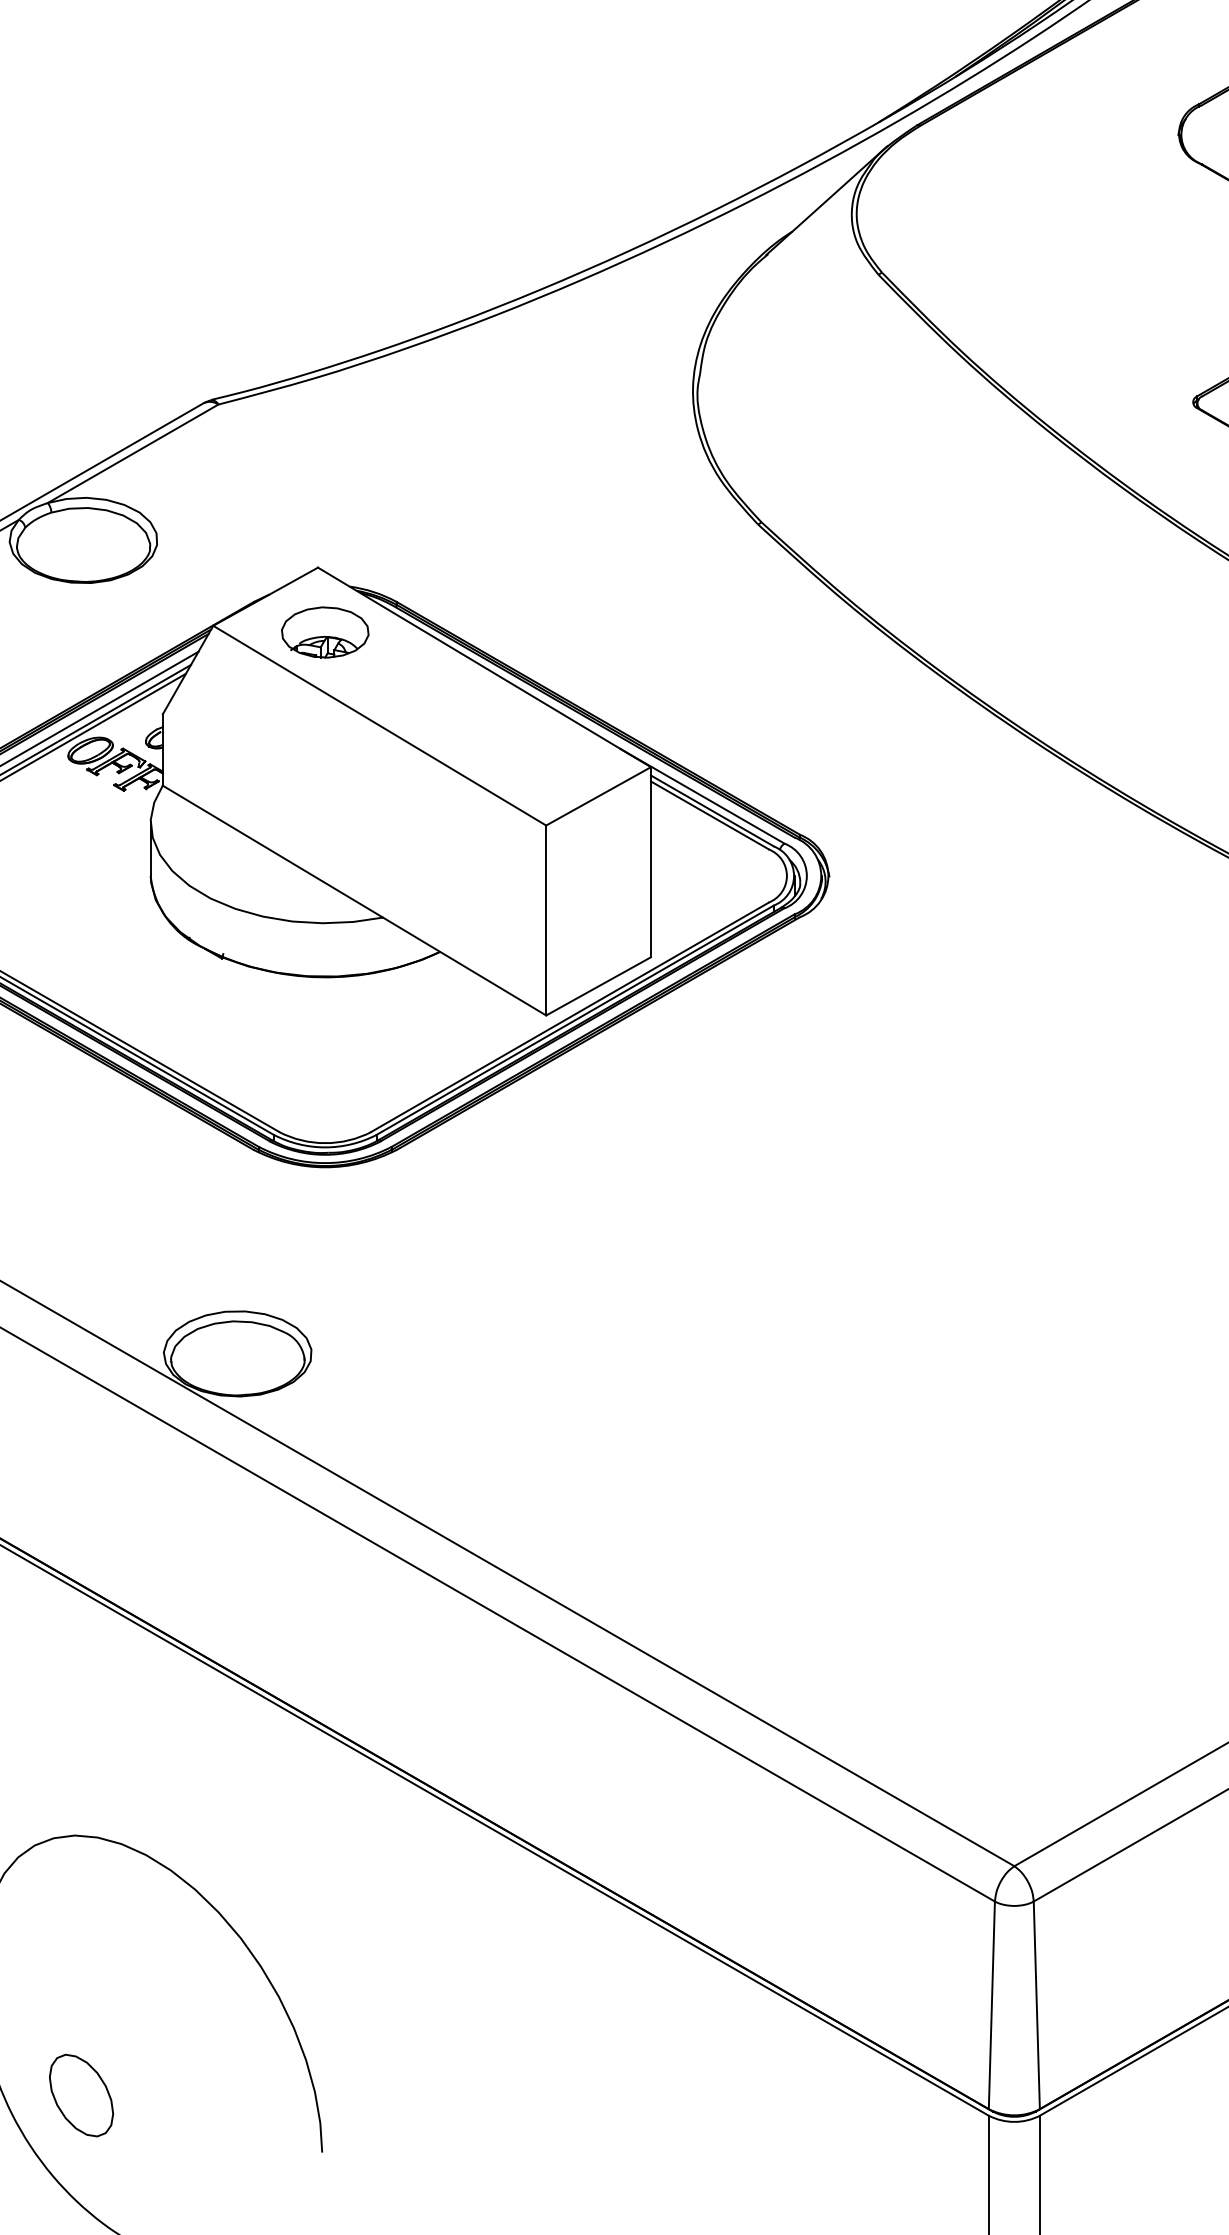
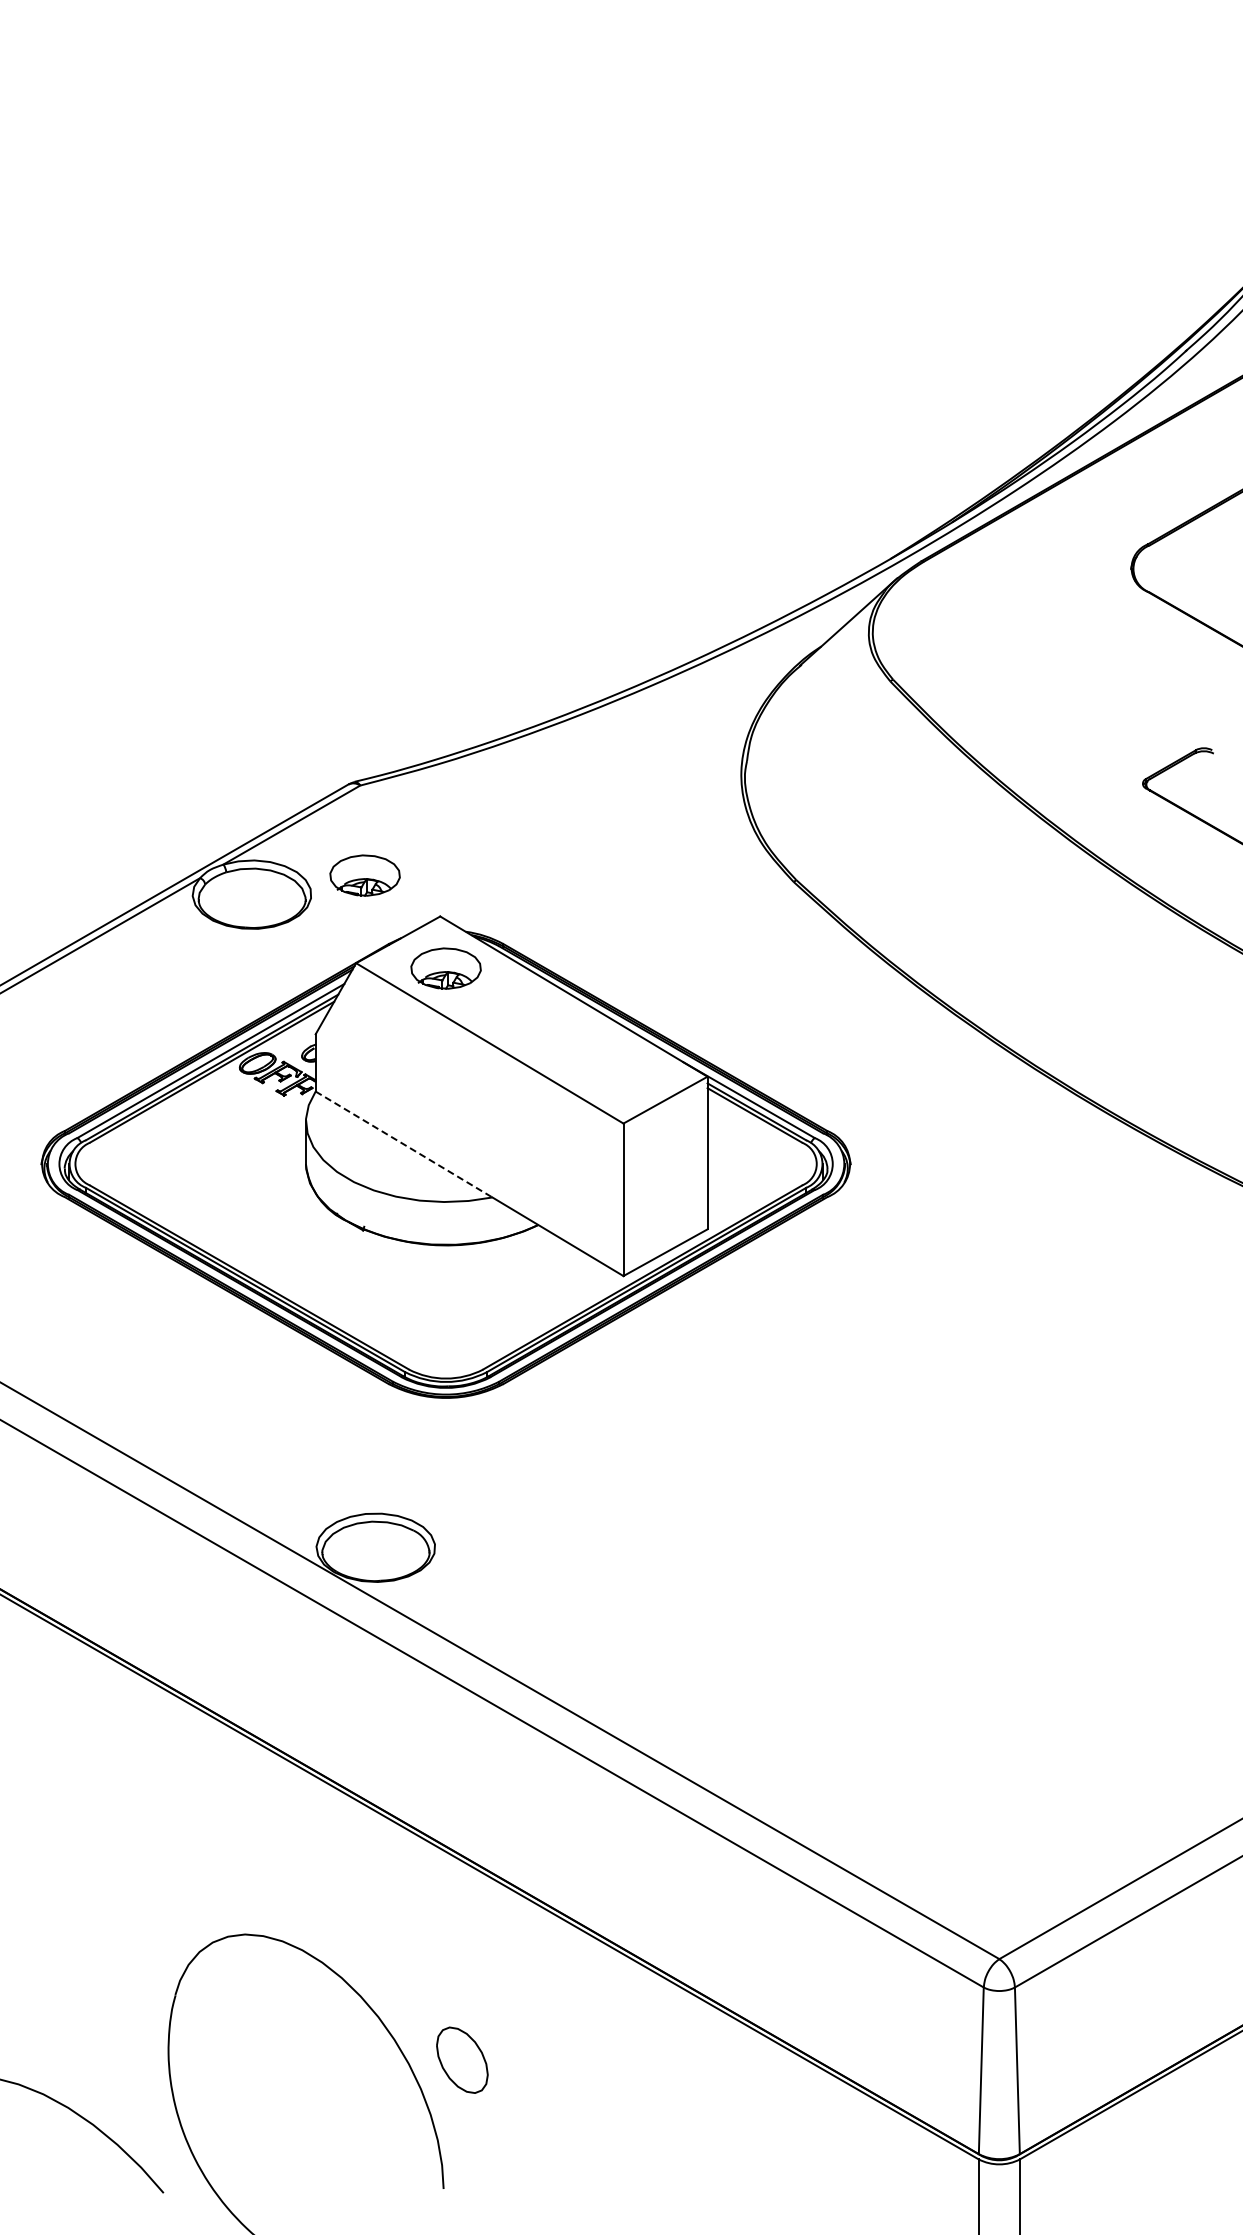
part: (223, 516) -> (364, 875), added
line: (273, 851) -> (404, 1144), solid -> dashed
part: (81, 2094) -> (462, 2059), moved

